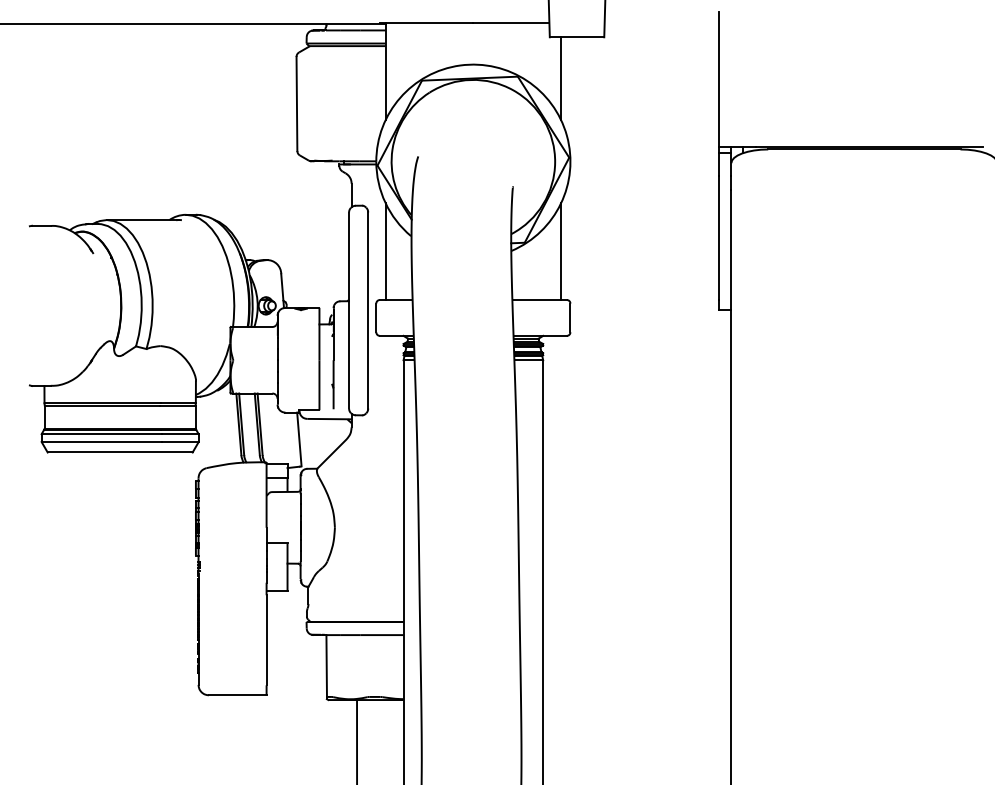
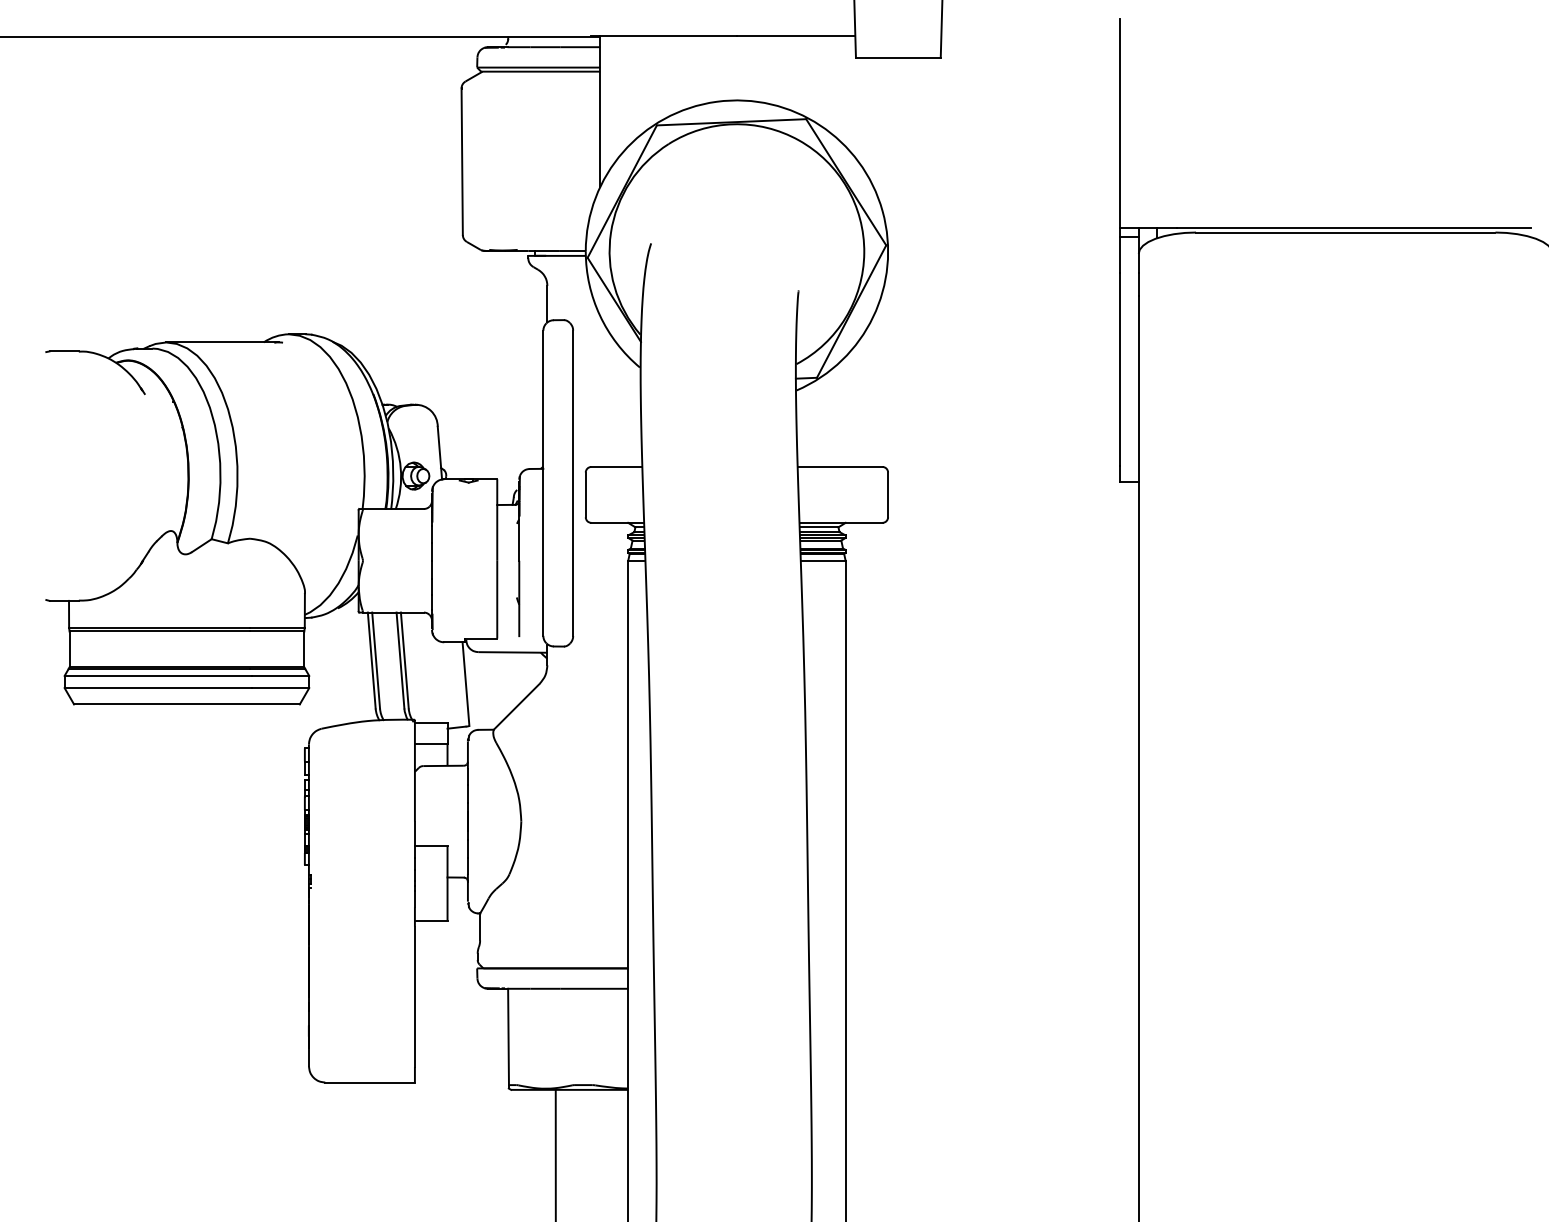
line: (561, 78) -> (874, 122), removed
line: (385, 251) -> (600, 391), removed
line: (561, 251) -> (874, 391), removed

